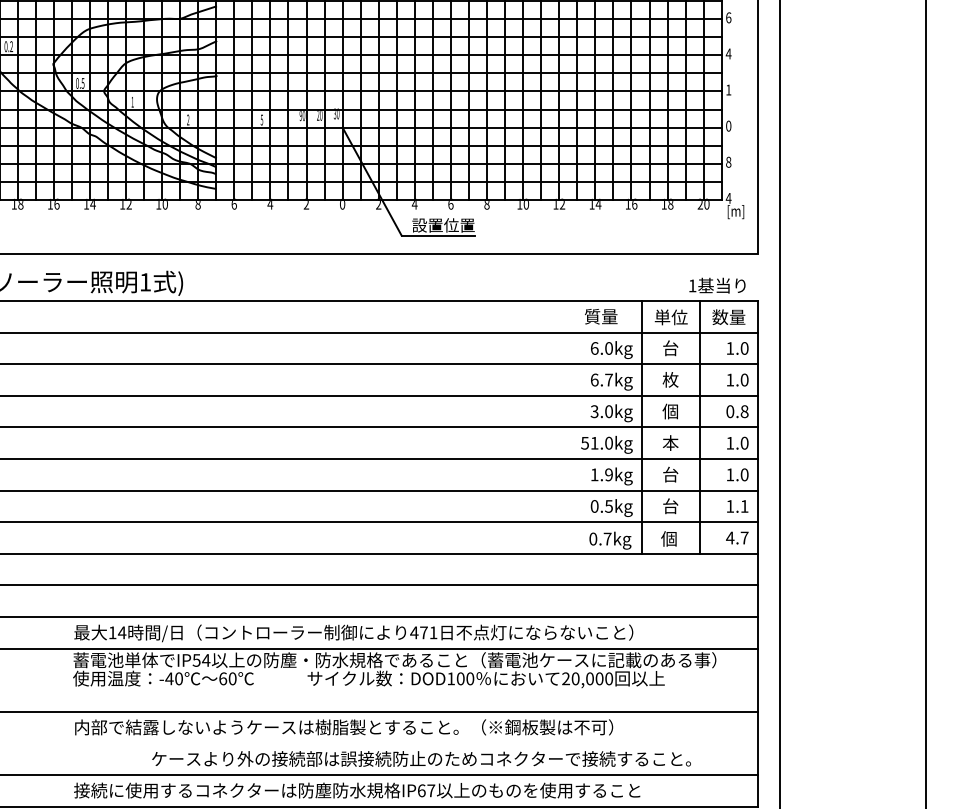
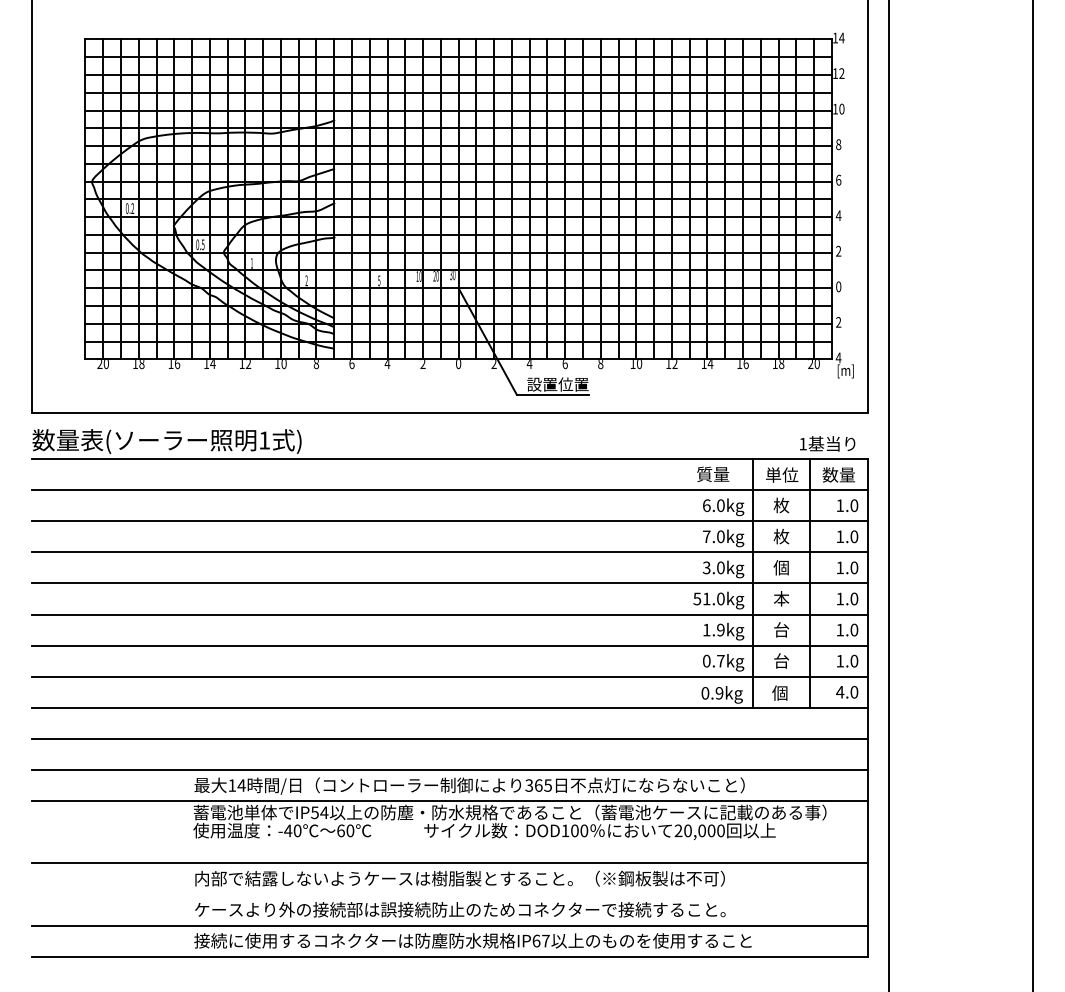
text: (728, 89) -> (838, 250), 1 -> 2
text: (300, 115) -> (417, 276), 90 -> 10
text: (728, 162) -> (838, 322), 8 -> 2
text: (670, 348) -> (781, 505), 台 -> 枚
text: (601, 379) -> (713, 536), 6.7kg -> 7.0kg
text: (737, 411) -> (847, 567), 0.8 -> 1.0
text: (744, 505) -> (854, 660), 1.1 -> 1.0
text: (608, 506) -> (720, 661), 0.5kg -> 0.7kg
text: (744, 537) -> (854, 691), 4.7 -> 4.0
text: (607, 539) -> (719, 693), 0.7kg -> 0.9kg
text: (423, 632) -> (538, 785), 471 -> 365
text: (421, 758) -> (460, 909), moved

